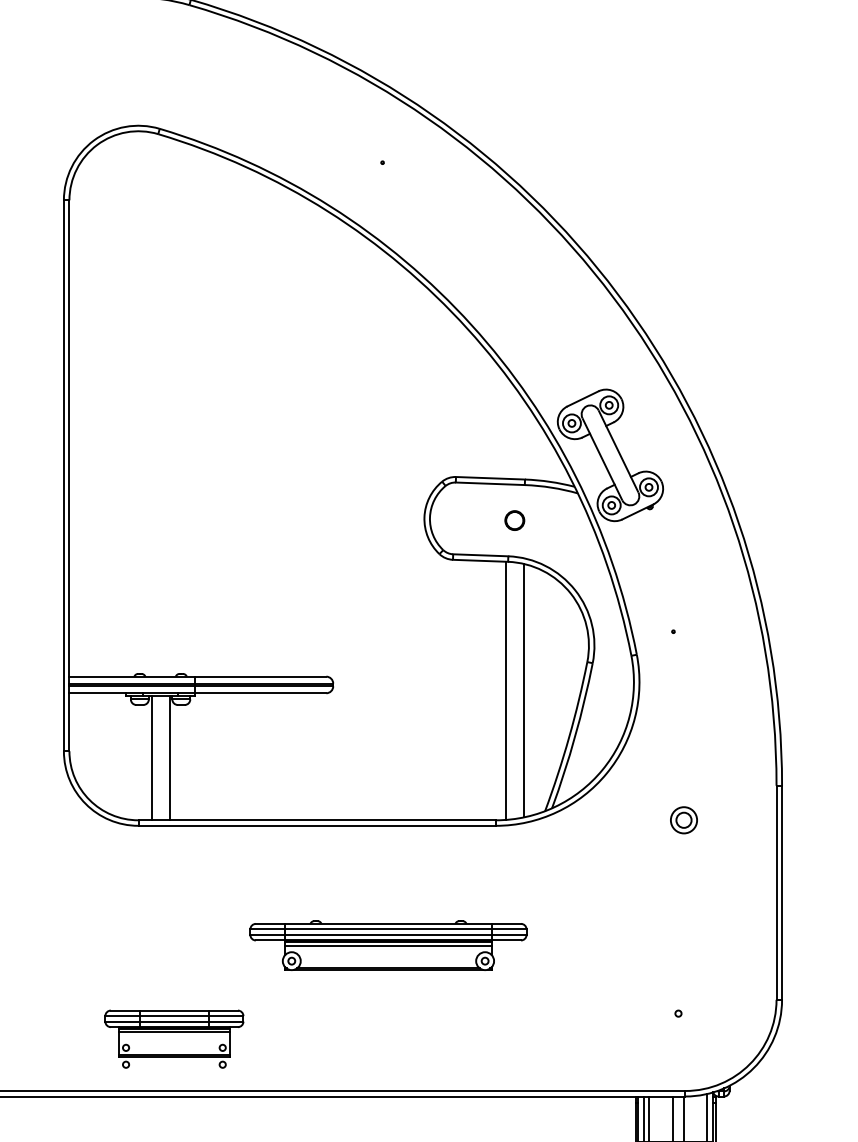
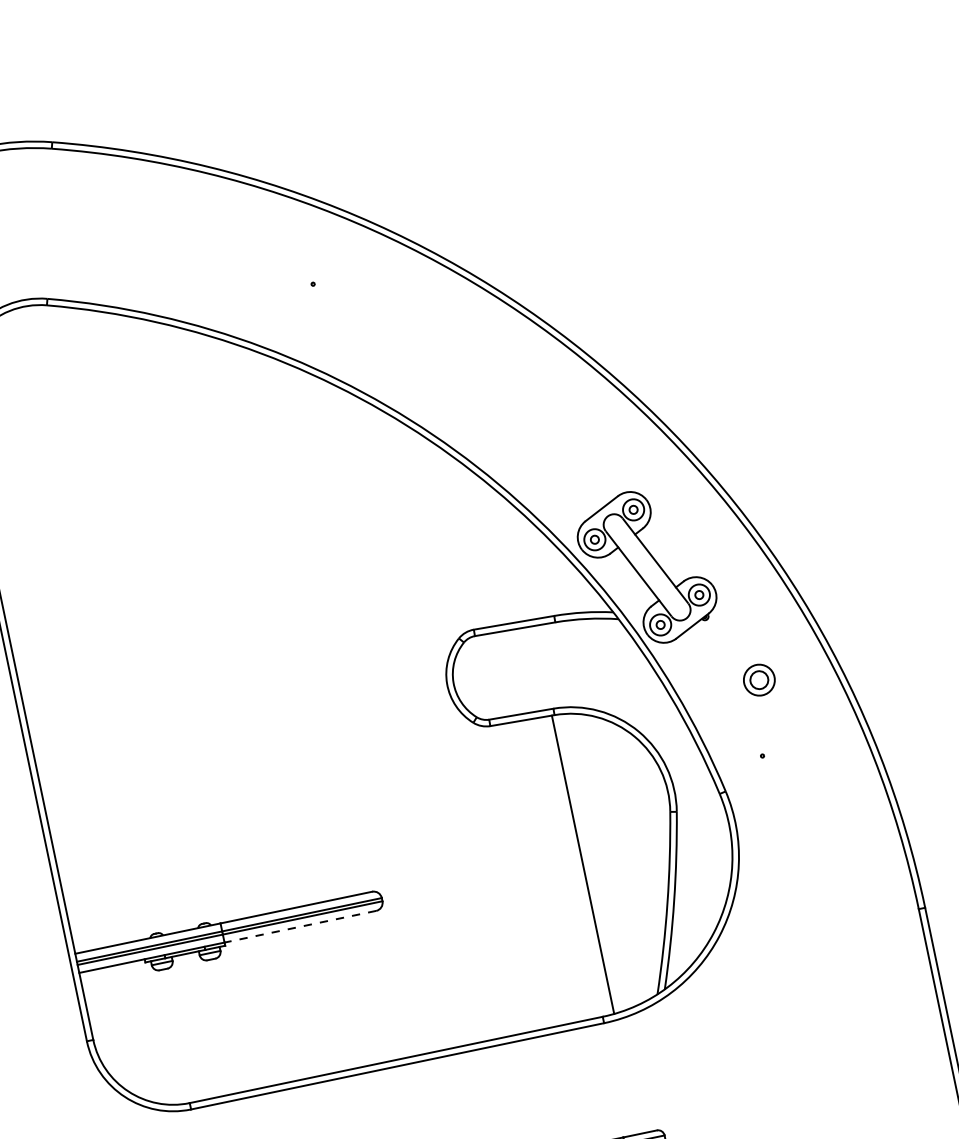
part: (514, 520) -> (551, 665), removed
line: (523, 690) -> (603, 860), removed
line: (260, 693) -> (300, 927), solid -> dashed
line: (151, 758) -> (189, 1028), removed
line: (169, 758) -> (210, 1024), removed
part: (683, 820) -> (758, 680), moved

